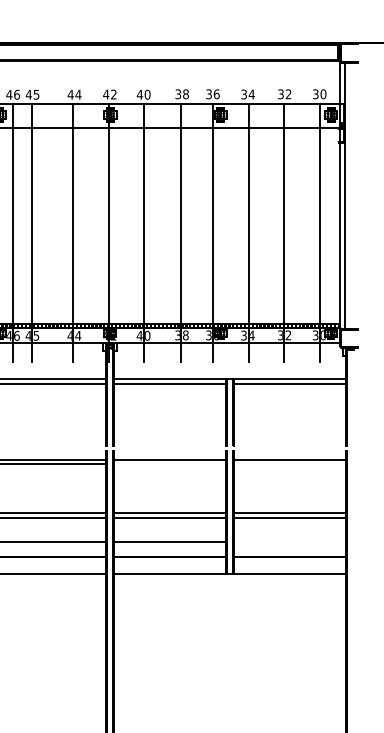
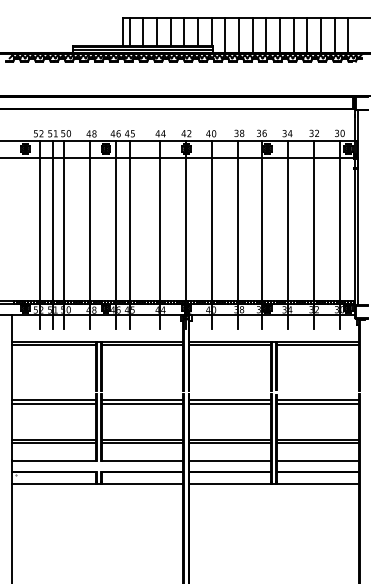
line: (170, 463) -> (230, 403), added
line: (290, 463) -> (318, 403), added
line: (290, 541) -> (318, 460), added

